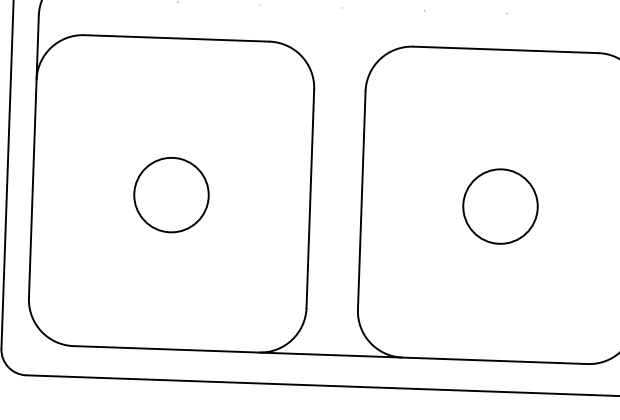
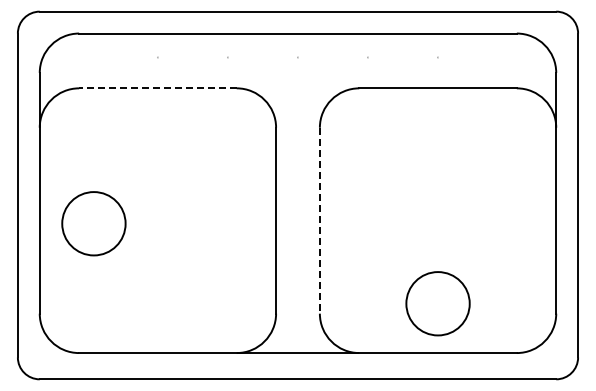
line: (176, 38) -> (157, 88), solid -> dashed
circle: (171, 194) -> (93, 223), moved
line: (361, 200) -> (319, 220), solid -> dashed
circle: (499, 206) -> (437, 303), moved

